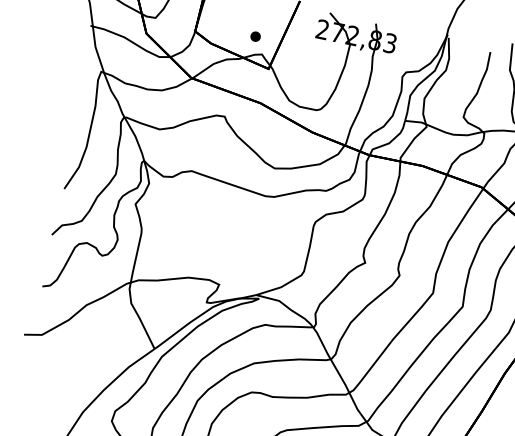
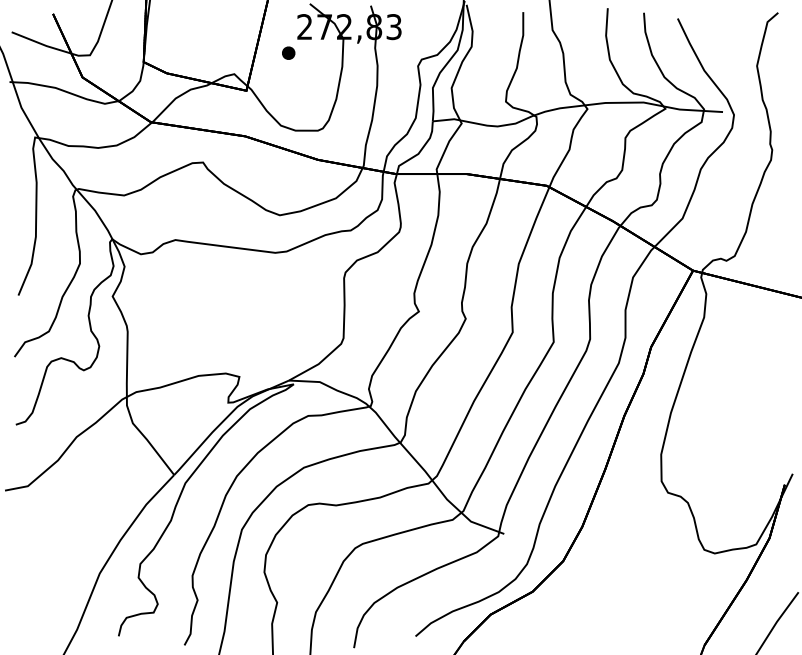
part: (255, 36) -> (288, 52), moved

